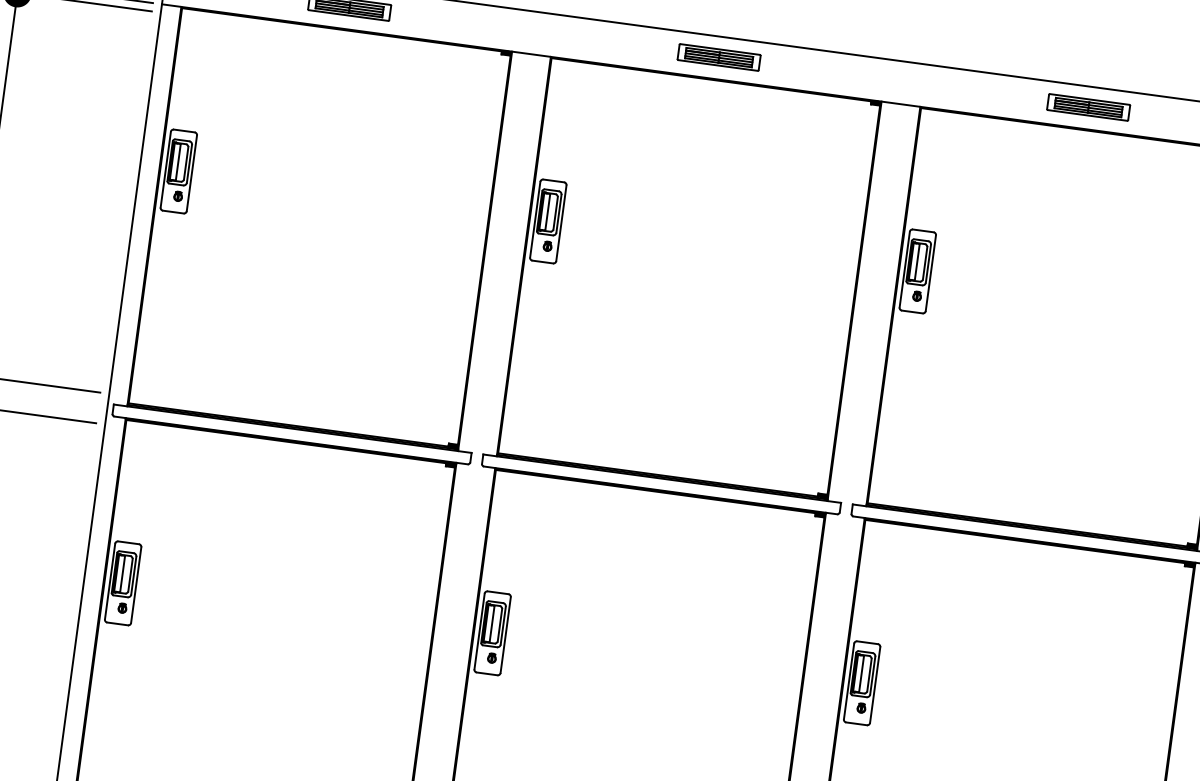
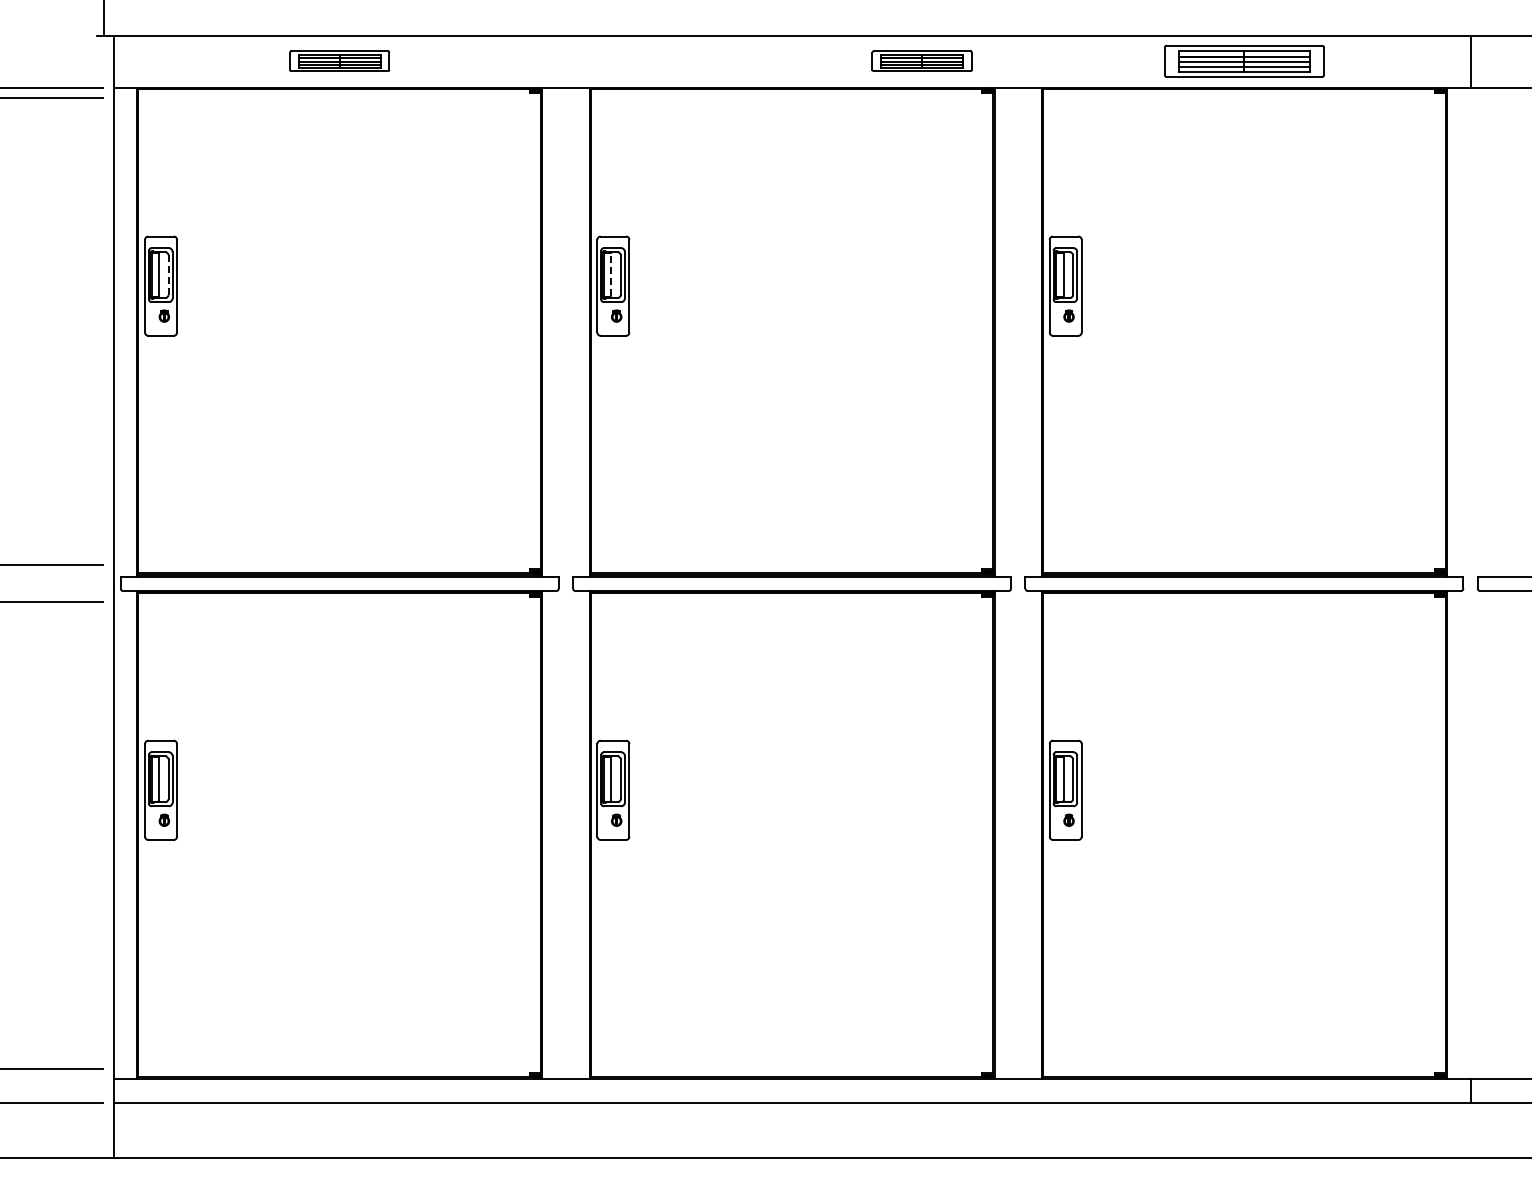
part: (718, 56) -> (921, 60), moved
part: (1088, 106) -> (1244, 60), size x1.6
line: (186, 163) -> (168, 275), solid -> dashed
line: (548, 211) -> (611, 274), solid -> dashed

